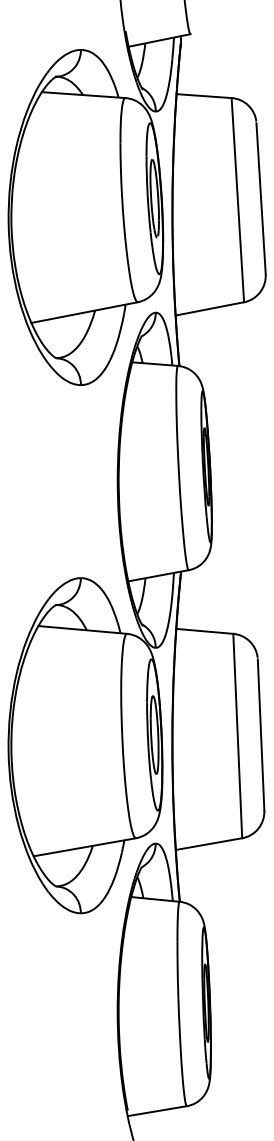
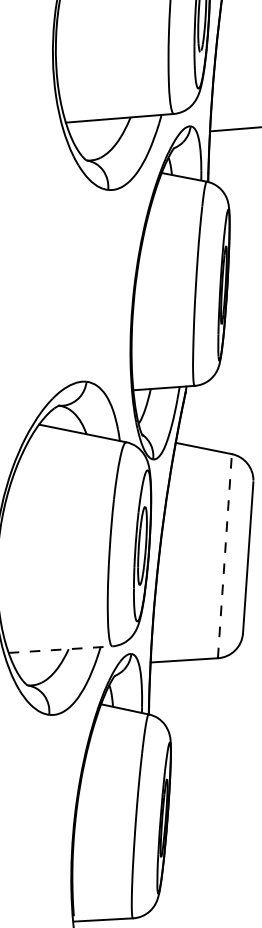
line: (237, 735) -> (224, 555), solid -> dashed
line: (84, 847) -> (60, 649), solid -> dashed

